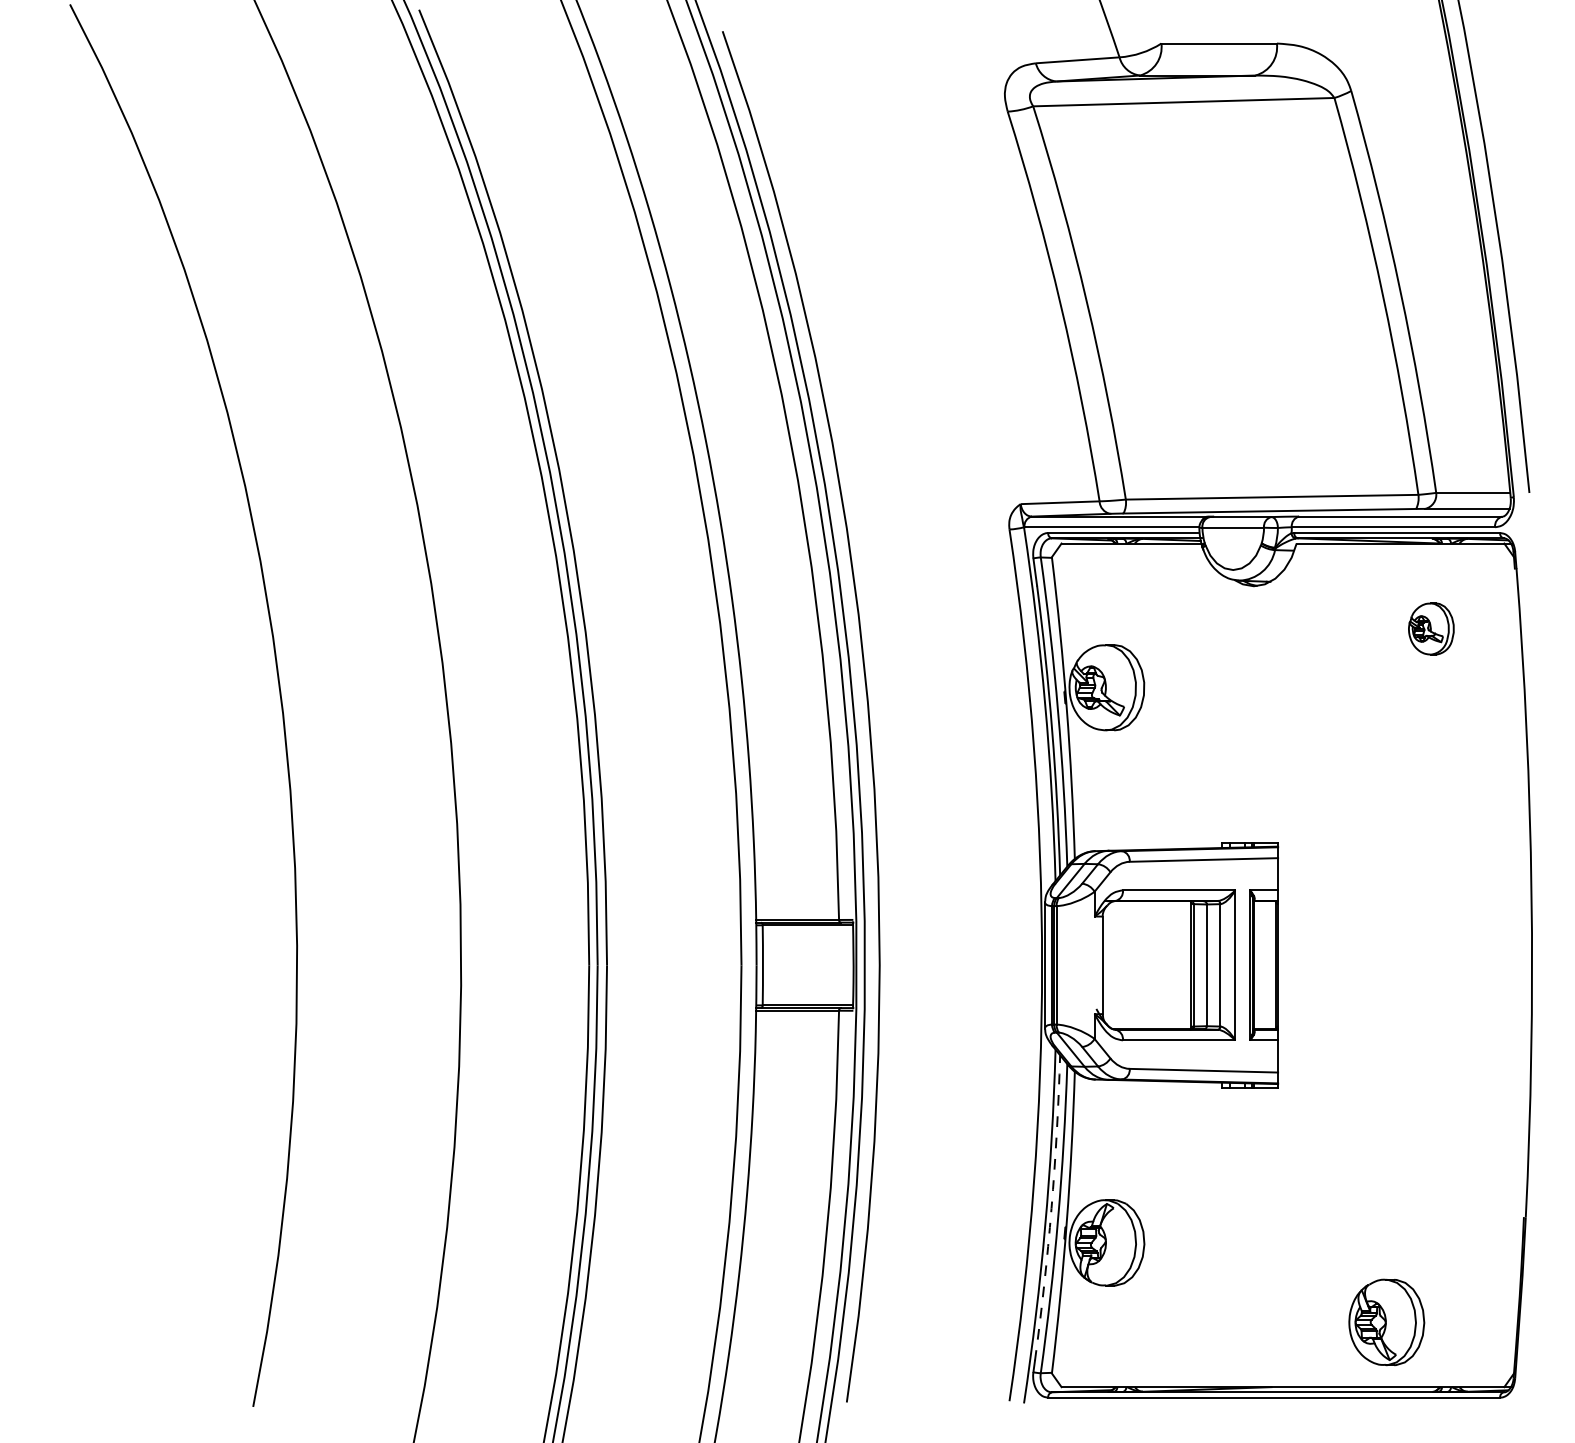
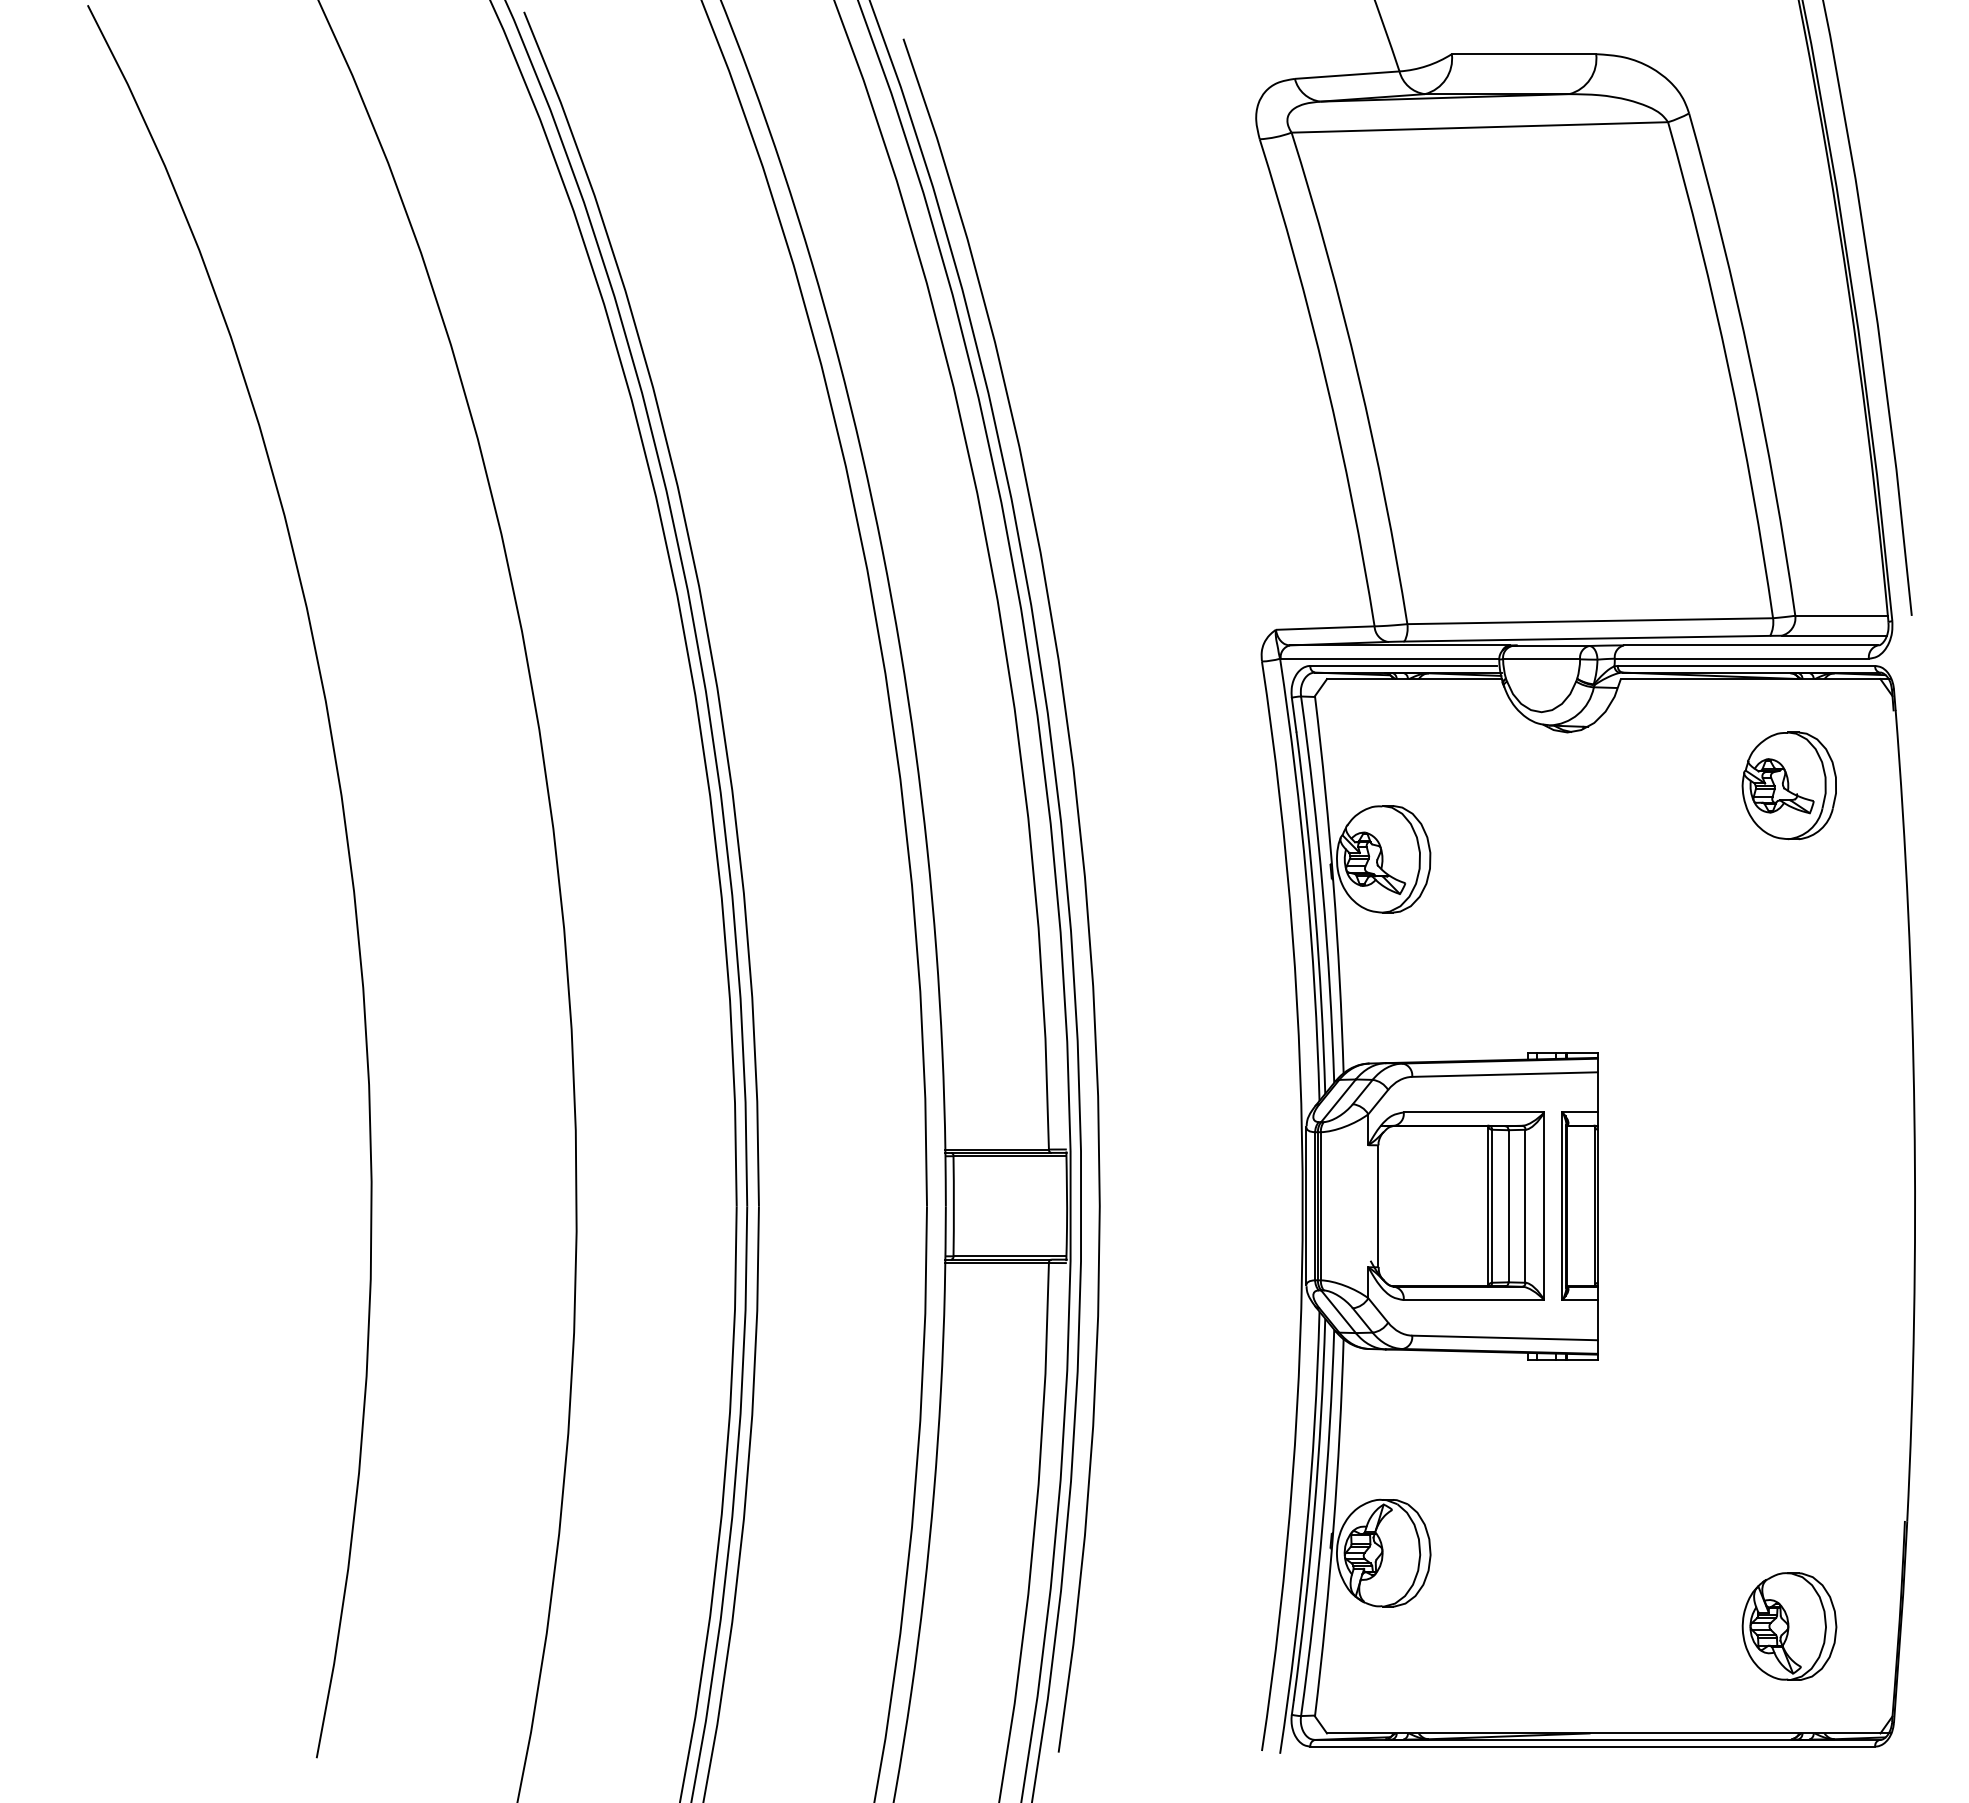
part: (1430, 628) -> (1788, 785), size x1.67
arc: (1051, 1208) -> (1314, 1510), dashed -> solid
part: (1386, 1322) -> (1789, 1626), moved

